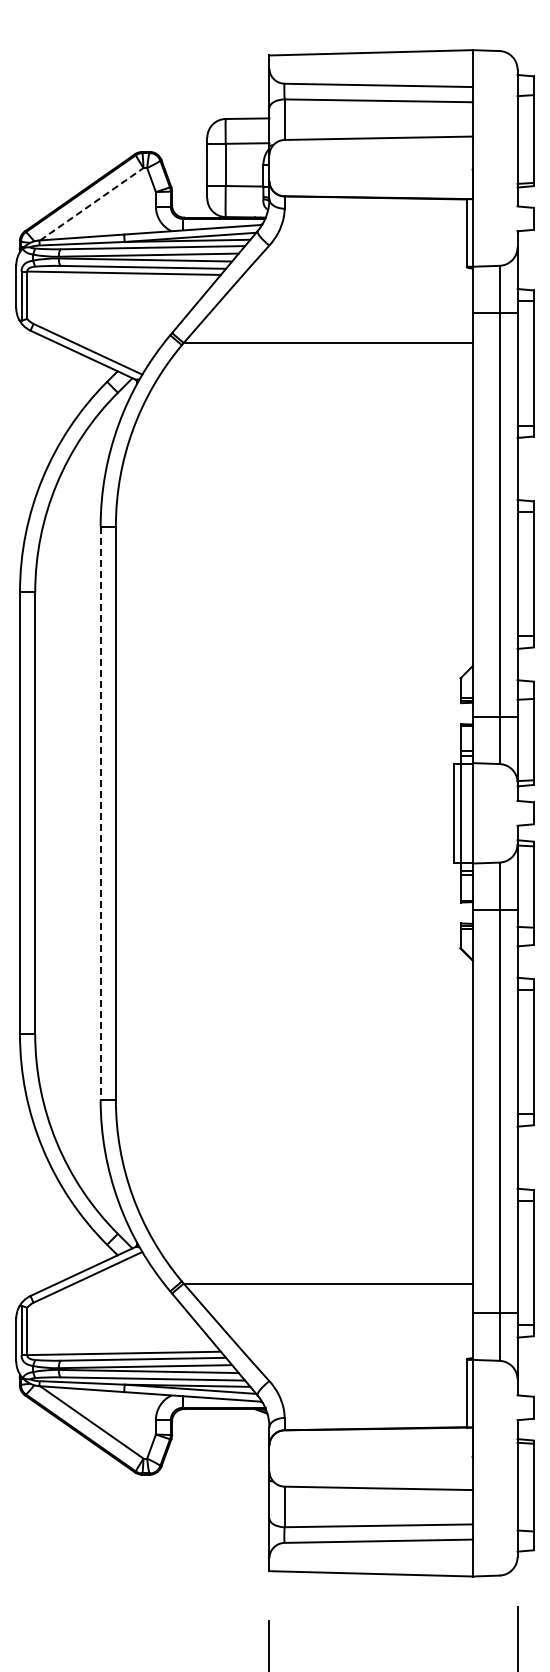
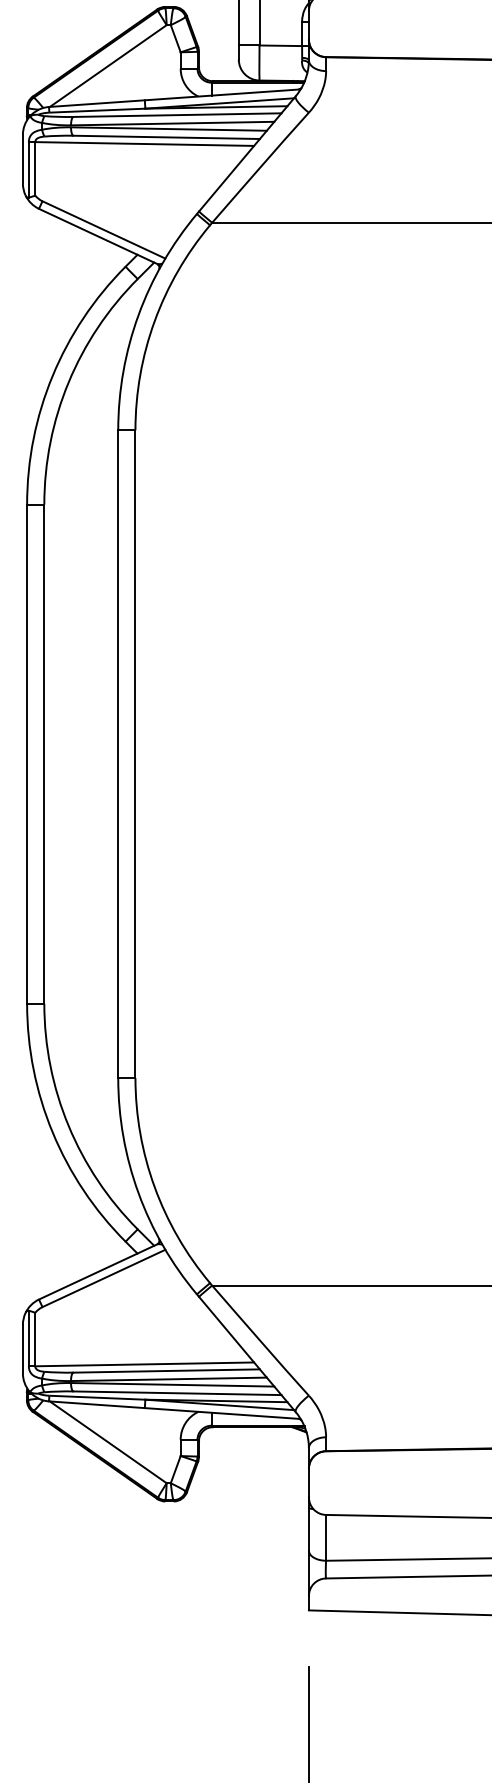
line: (92, 203) -> (109, 65), dashed -> solid
line: (100, 813) -> (118, 754), dashed -> solid

